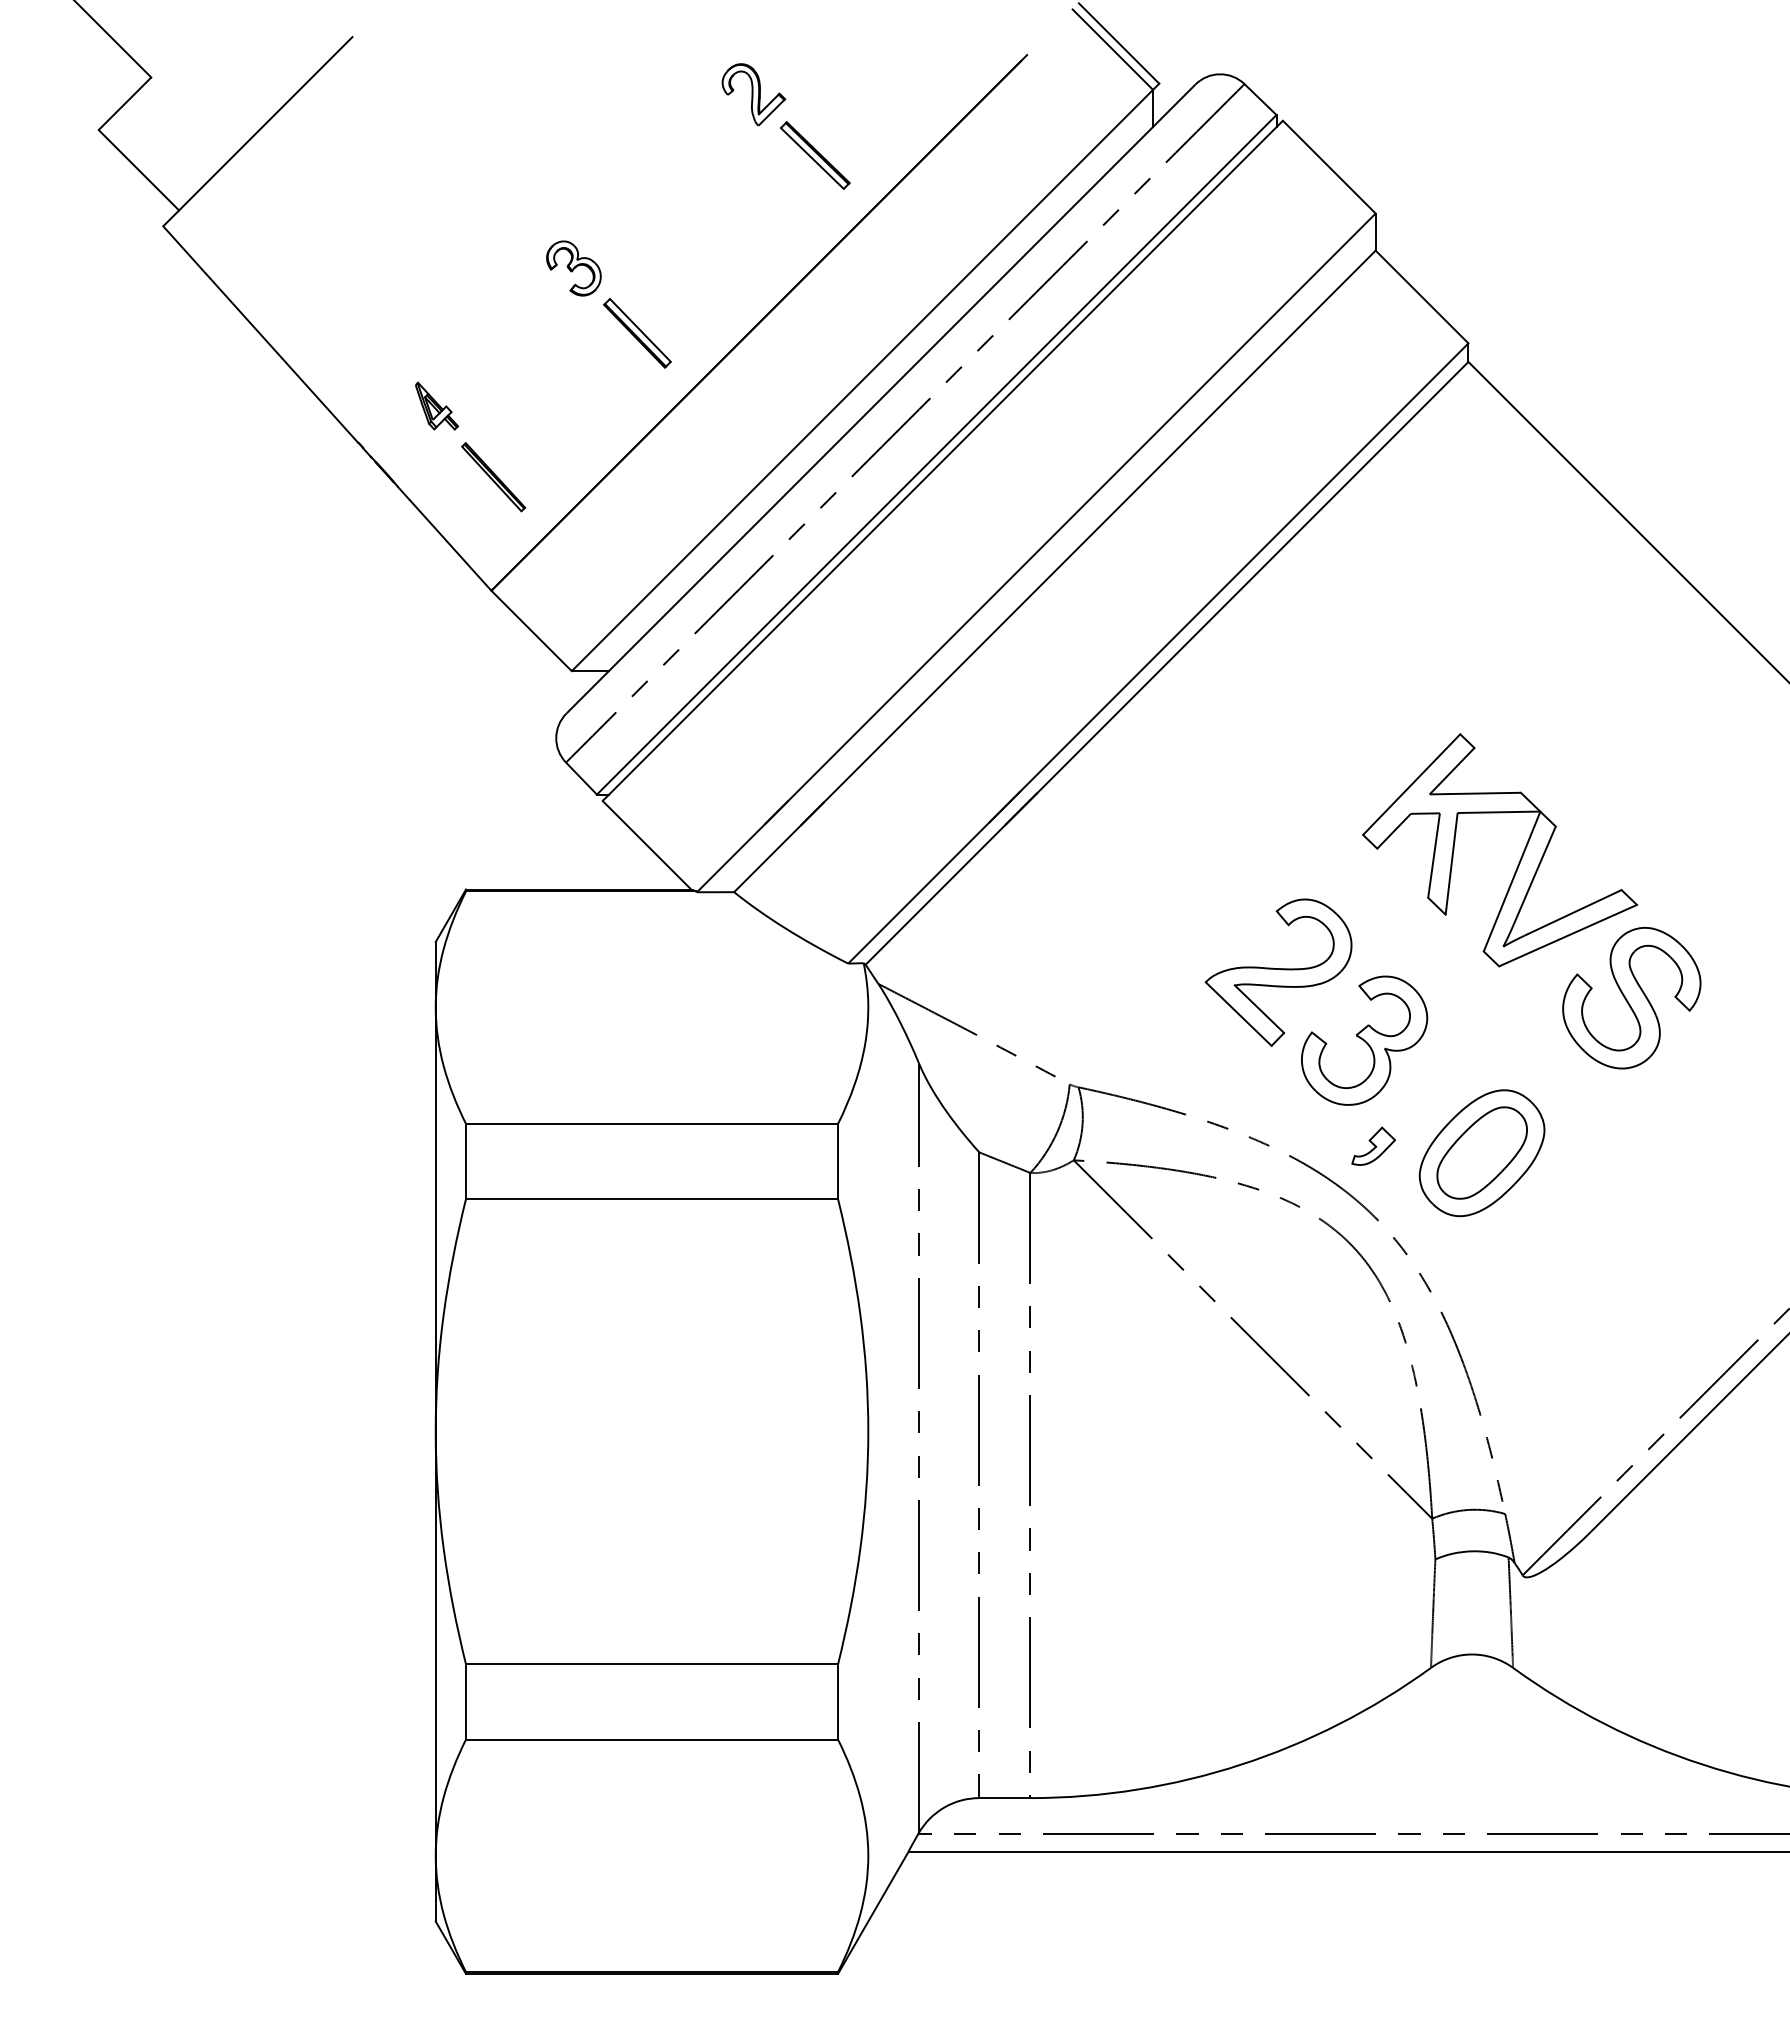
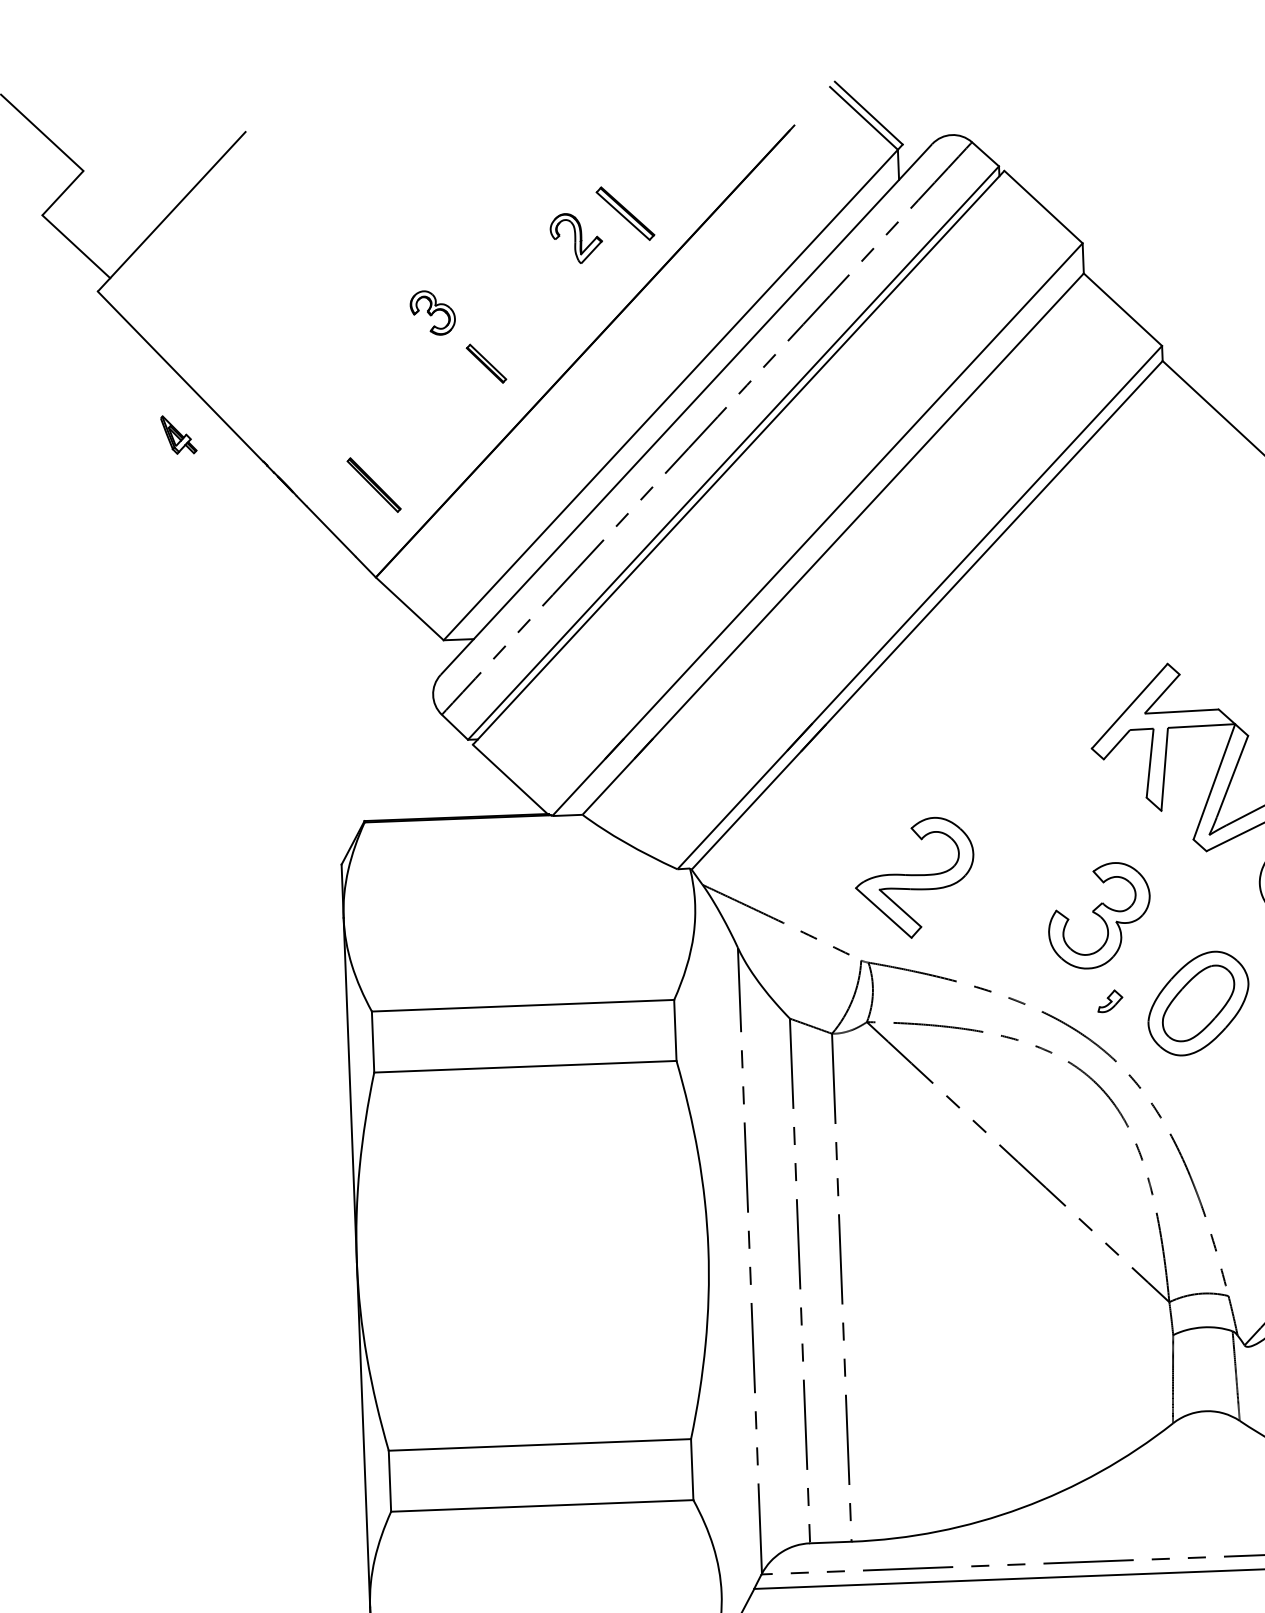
part: (753, 94) -> (576, 238), moved
part: (637, 333) -> (486, 363), size x0.7
part: (437, 405) -> (179, 434), moved
part: (1278, 972) -> (914, 878), moved
part: (1373, 1145) -> (1109, 1000), size x0.7

